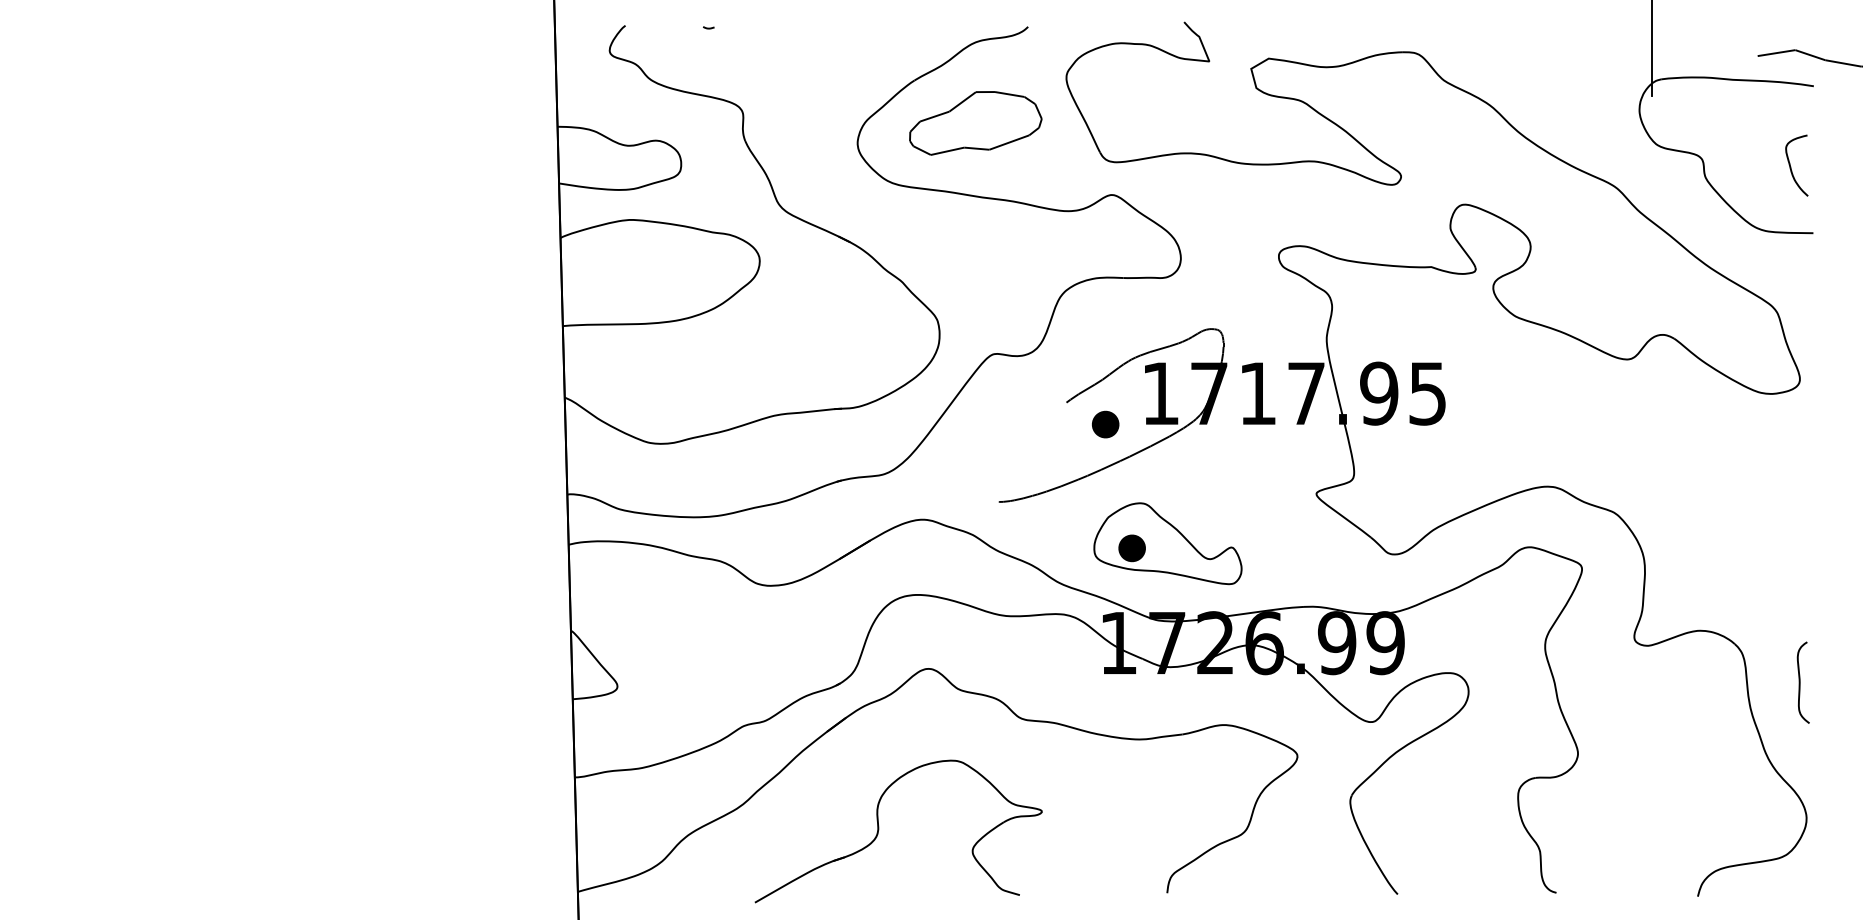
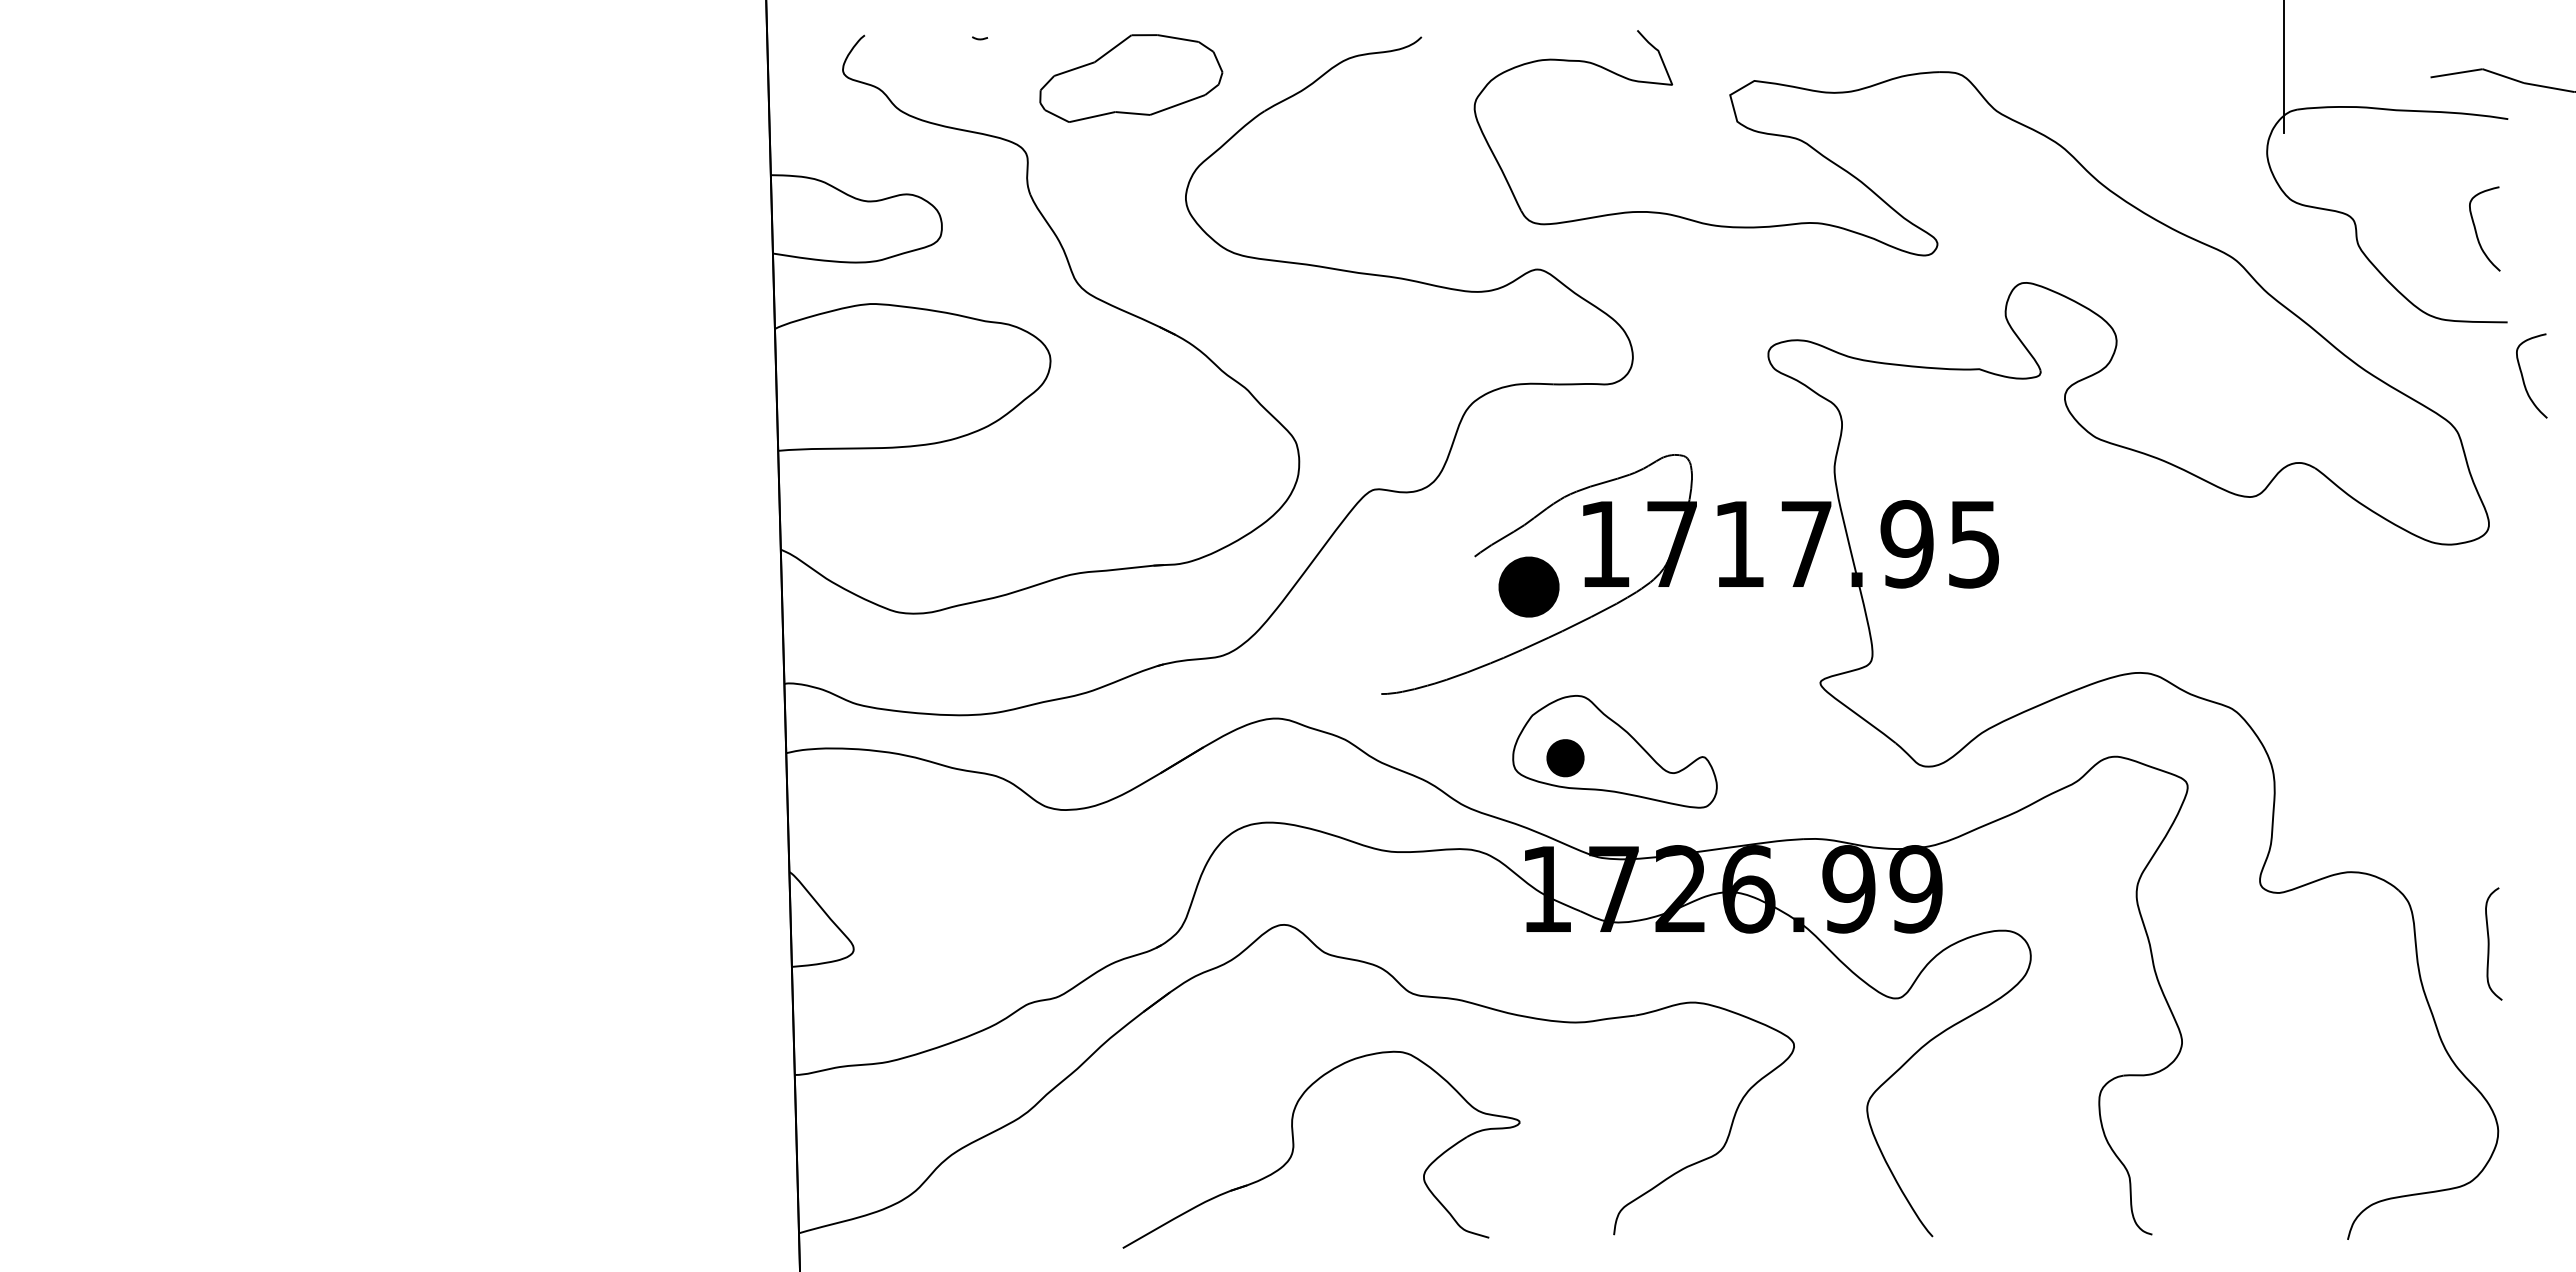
part: (975, 123) -> (1131, 78), moved
curve: (1824, 272) -> (2523, 376), added
part: (1105, 424) -> (1528, 586), size x1.6
part: (879, 830) -> (1294, 1148), moved

